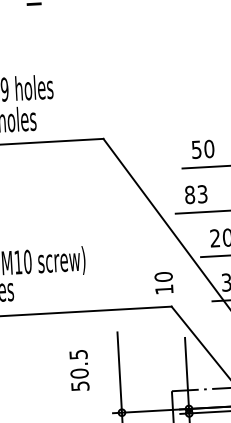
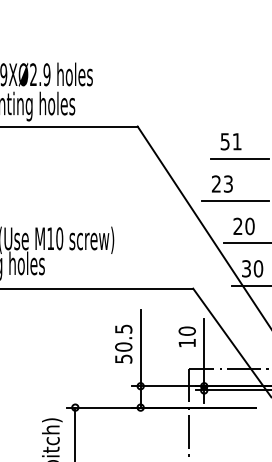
text: (208, 148) -> (236, 141), 50 -> 51
text: (189, 194) -> (216, 183), 83 -> 23
text: (163, 282) -> (186, 336), moved
text: (79, 369) -> (123, 343), moved

